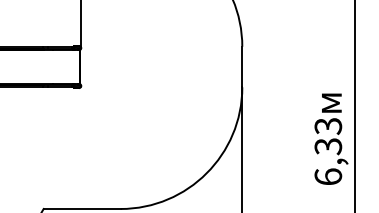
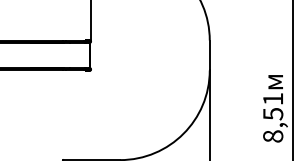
text: (328, 151) -> (273, 117), 6,33 -> 8,51

